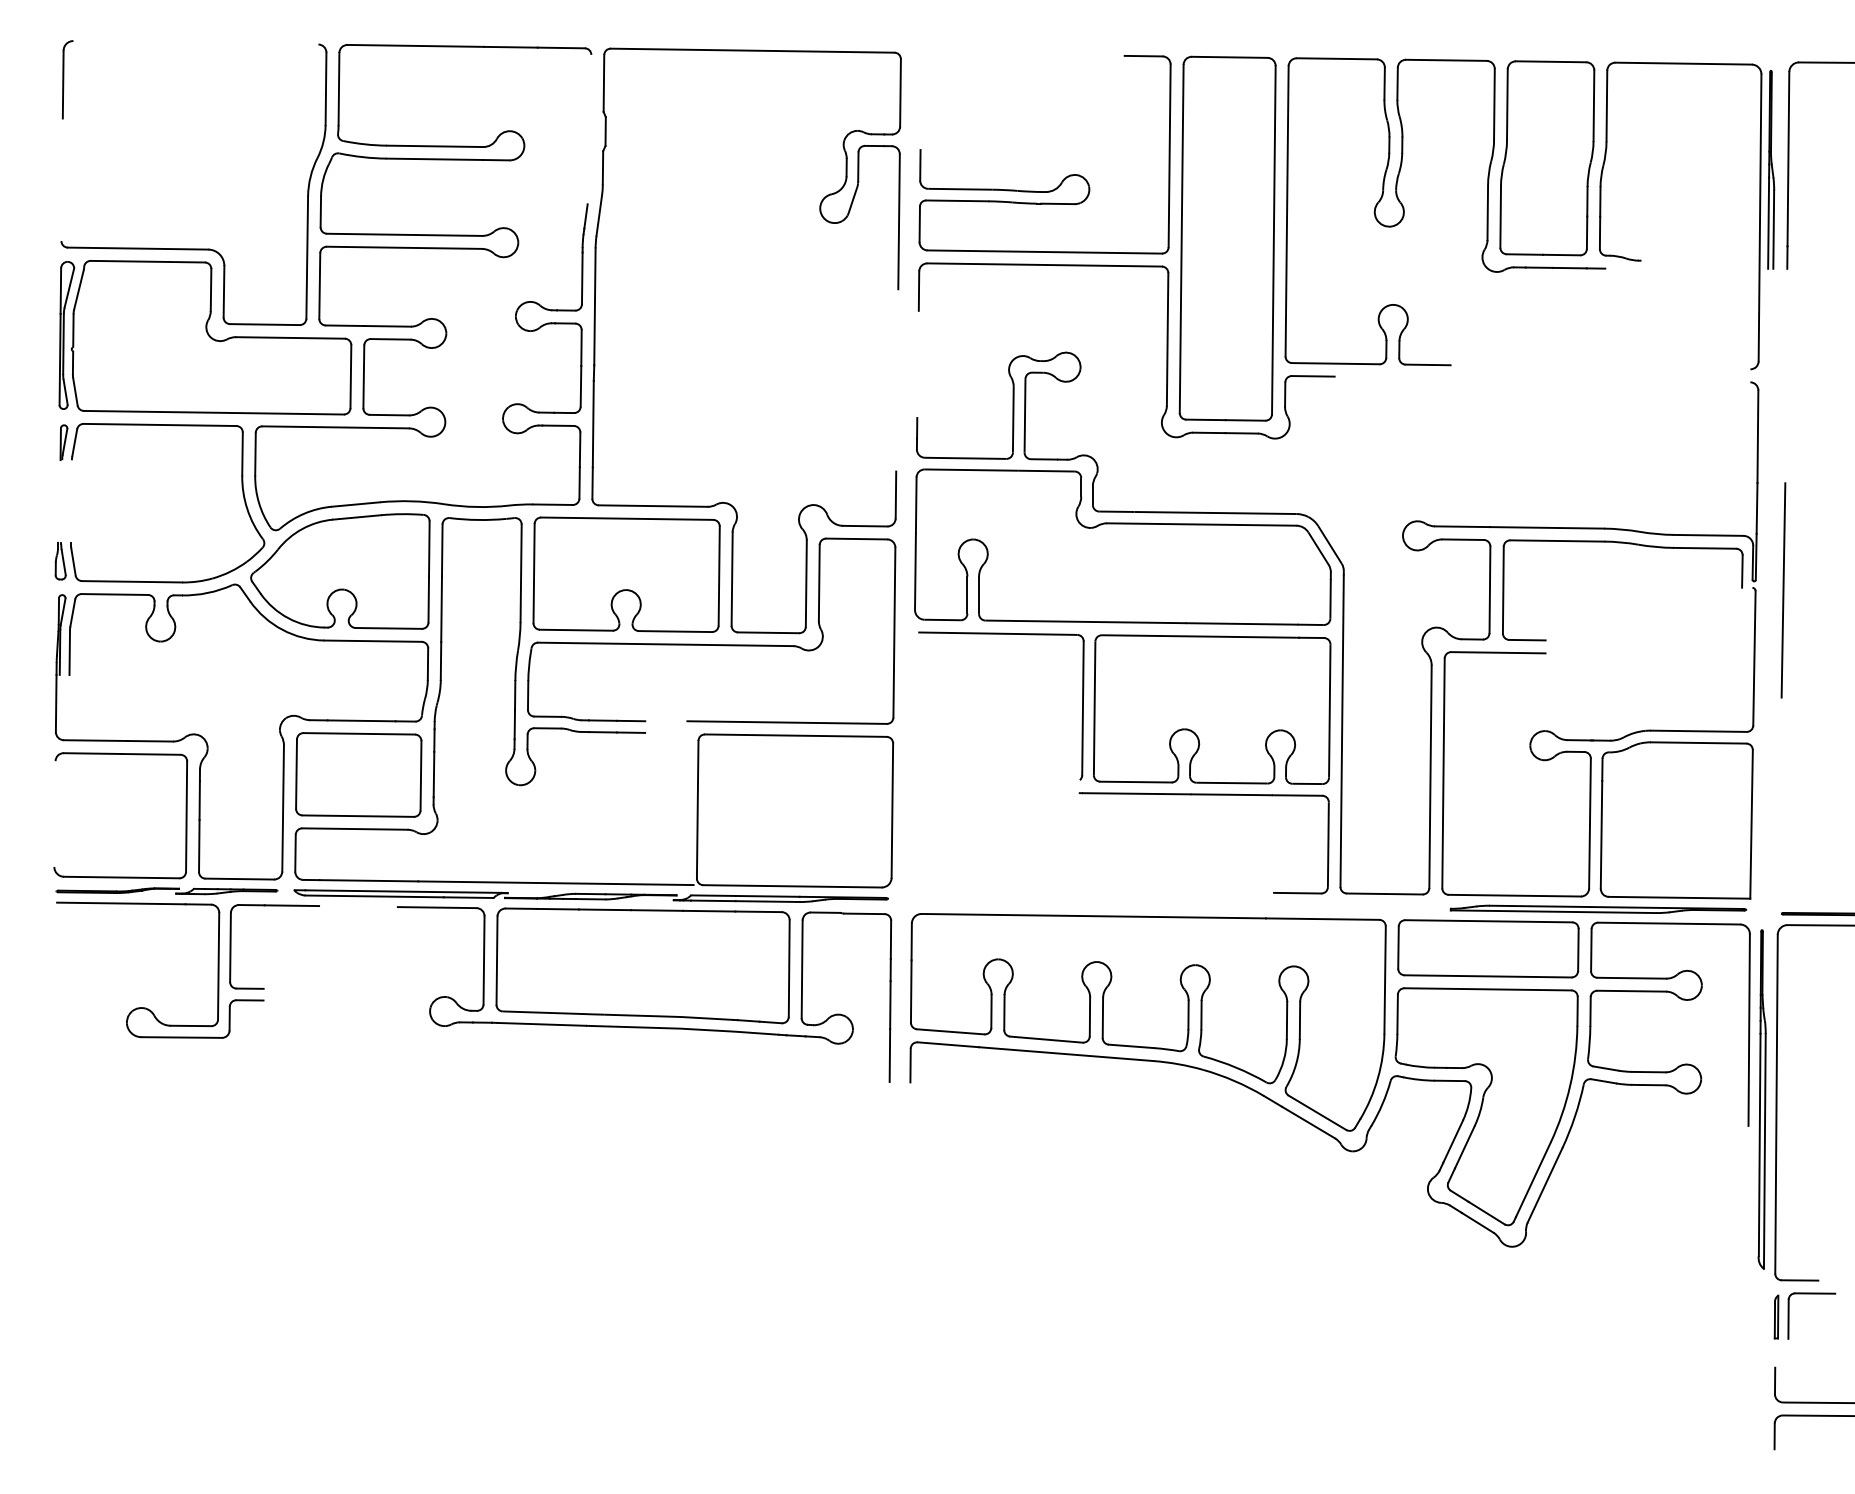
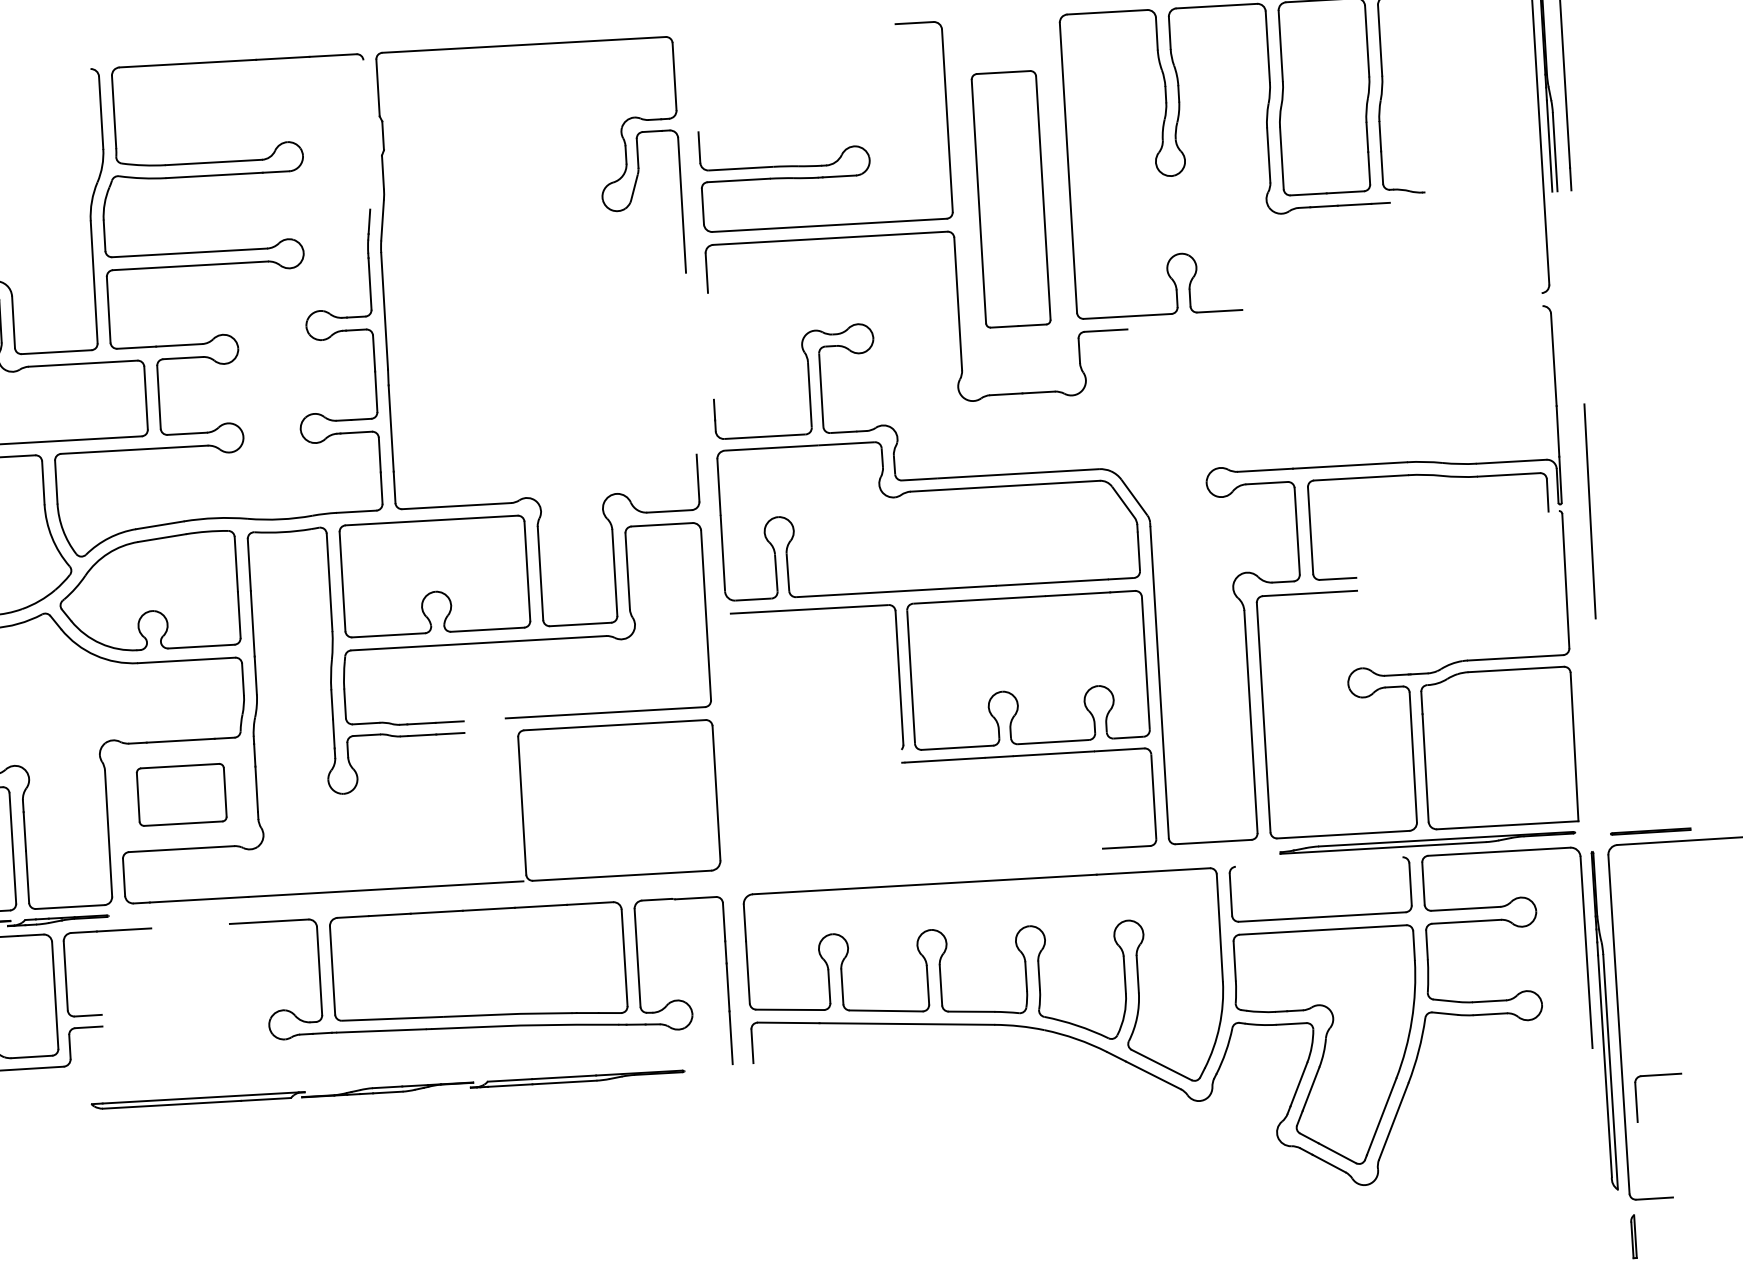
part: (1227, 238) -> (1010, 199), size x0.7
part: (358, 774) -> (181, 794), size x0.7
part: (590, 895) -> (387, 1088), moved
line: (1488, 921) -> (1318, 862), removed
part: (1811, 1294) -> (1657, 1076), moved

